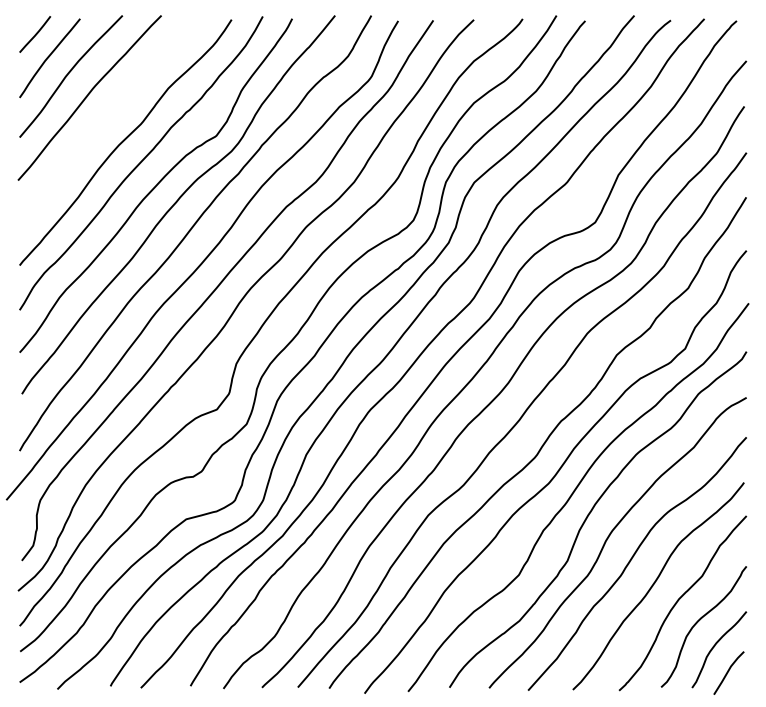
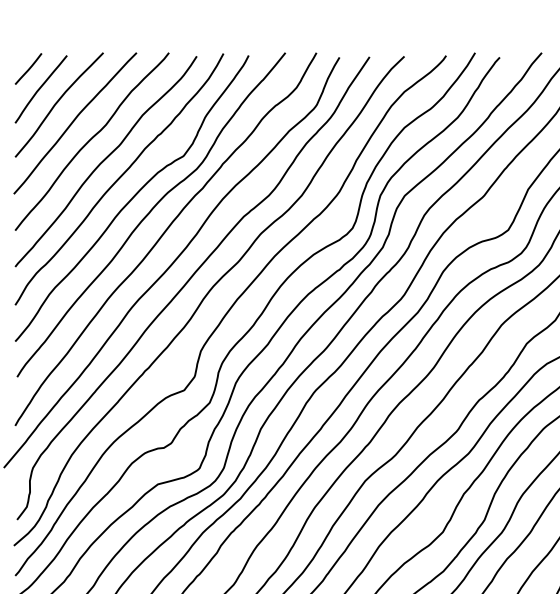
curve: (108, 117) -> (91, 140), added

